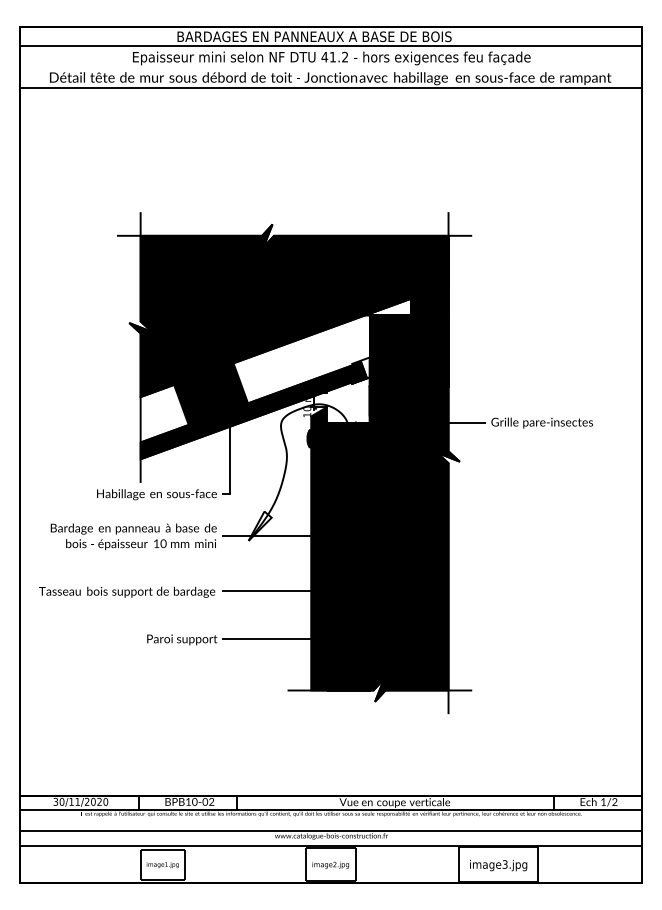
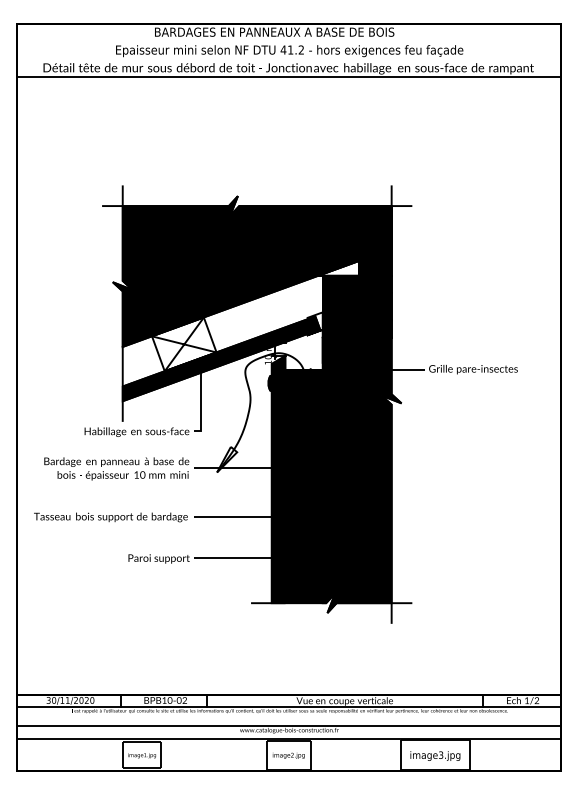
line: (330, 46) -> (288, 40), removed
fill: (211, 394) -> (184, 344), removed

